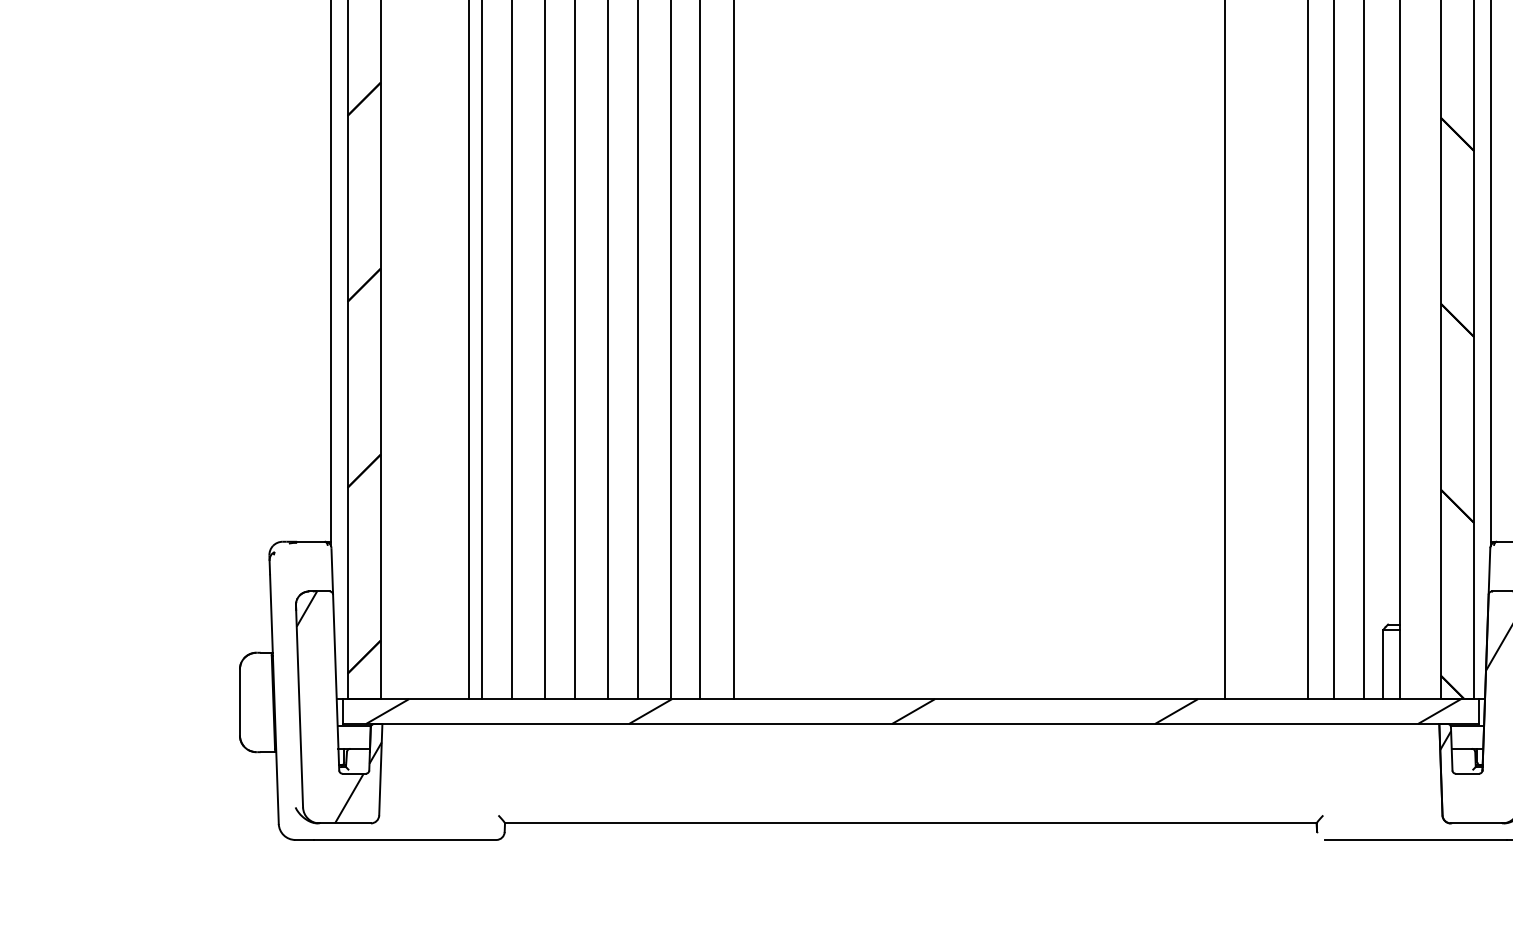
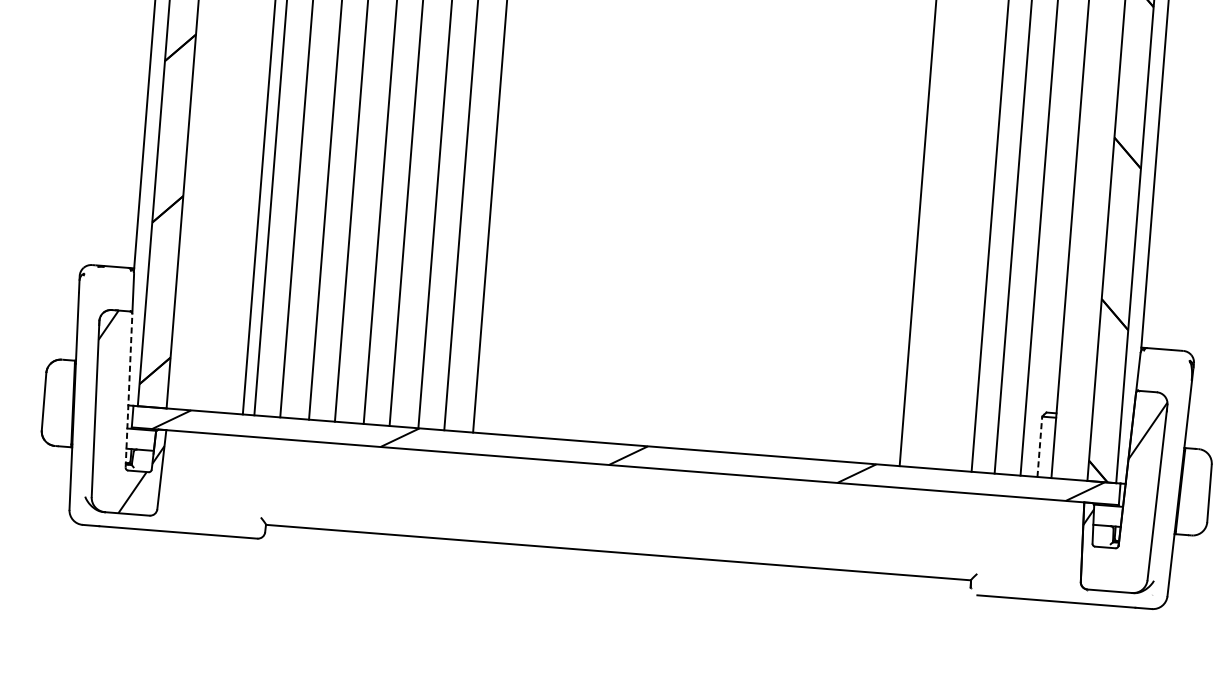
line: (1383, 664) -> (1039, 446), solid -> dashed
line: (336, 682) -> (129, 390), solid -> dashed

